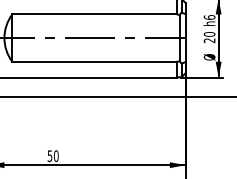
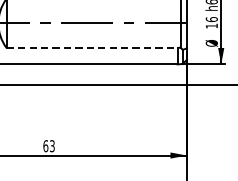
text: (209, 37) -> (211, 22), 20 -> 16
line: (95, 61) -> (93, 47), solid -> dashed
text: (52, 155) -> (48, 145), 50 -> 63

